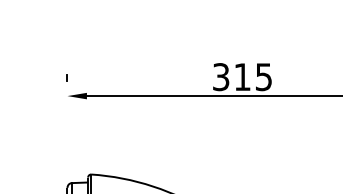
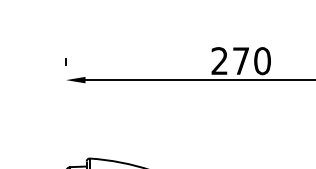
text: (242, 77) -> (241, 61), 315 -> 270

